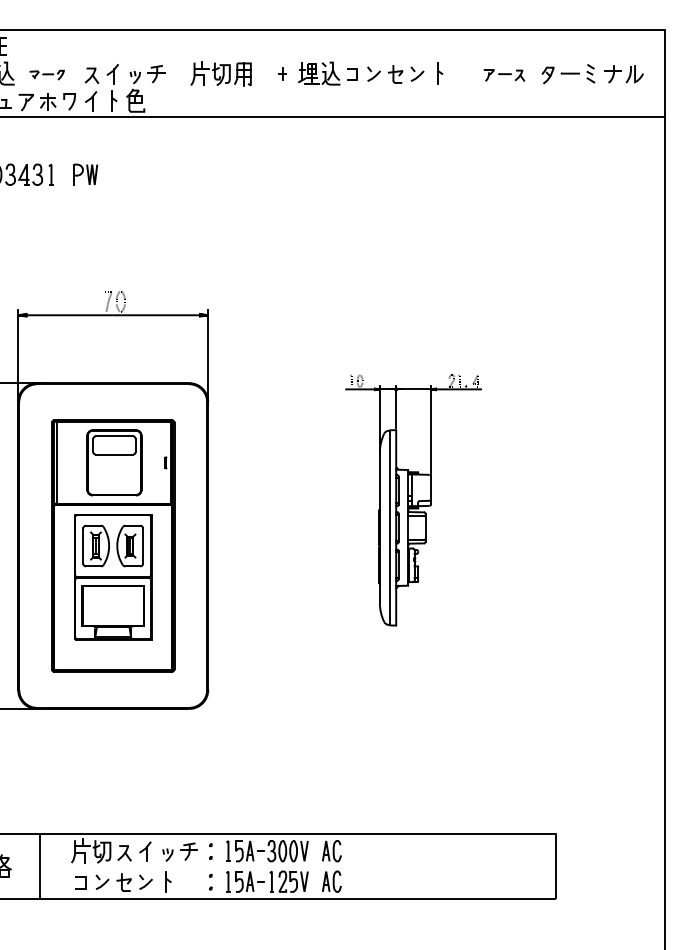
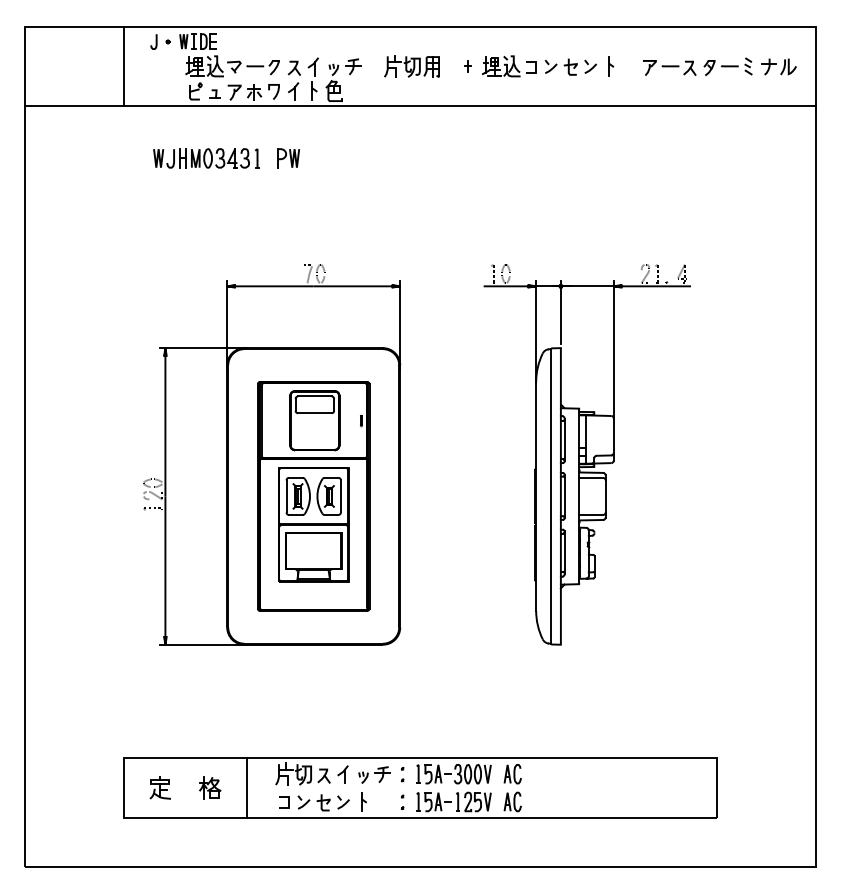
part: (47, 74) -> (253, 67), size x1.67
part: (504, 74) -> (669, 67), size x1.43
part: (412, 500) -> (586, 454), size x1.67

